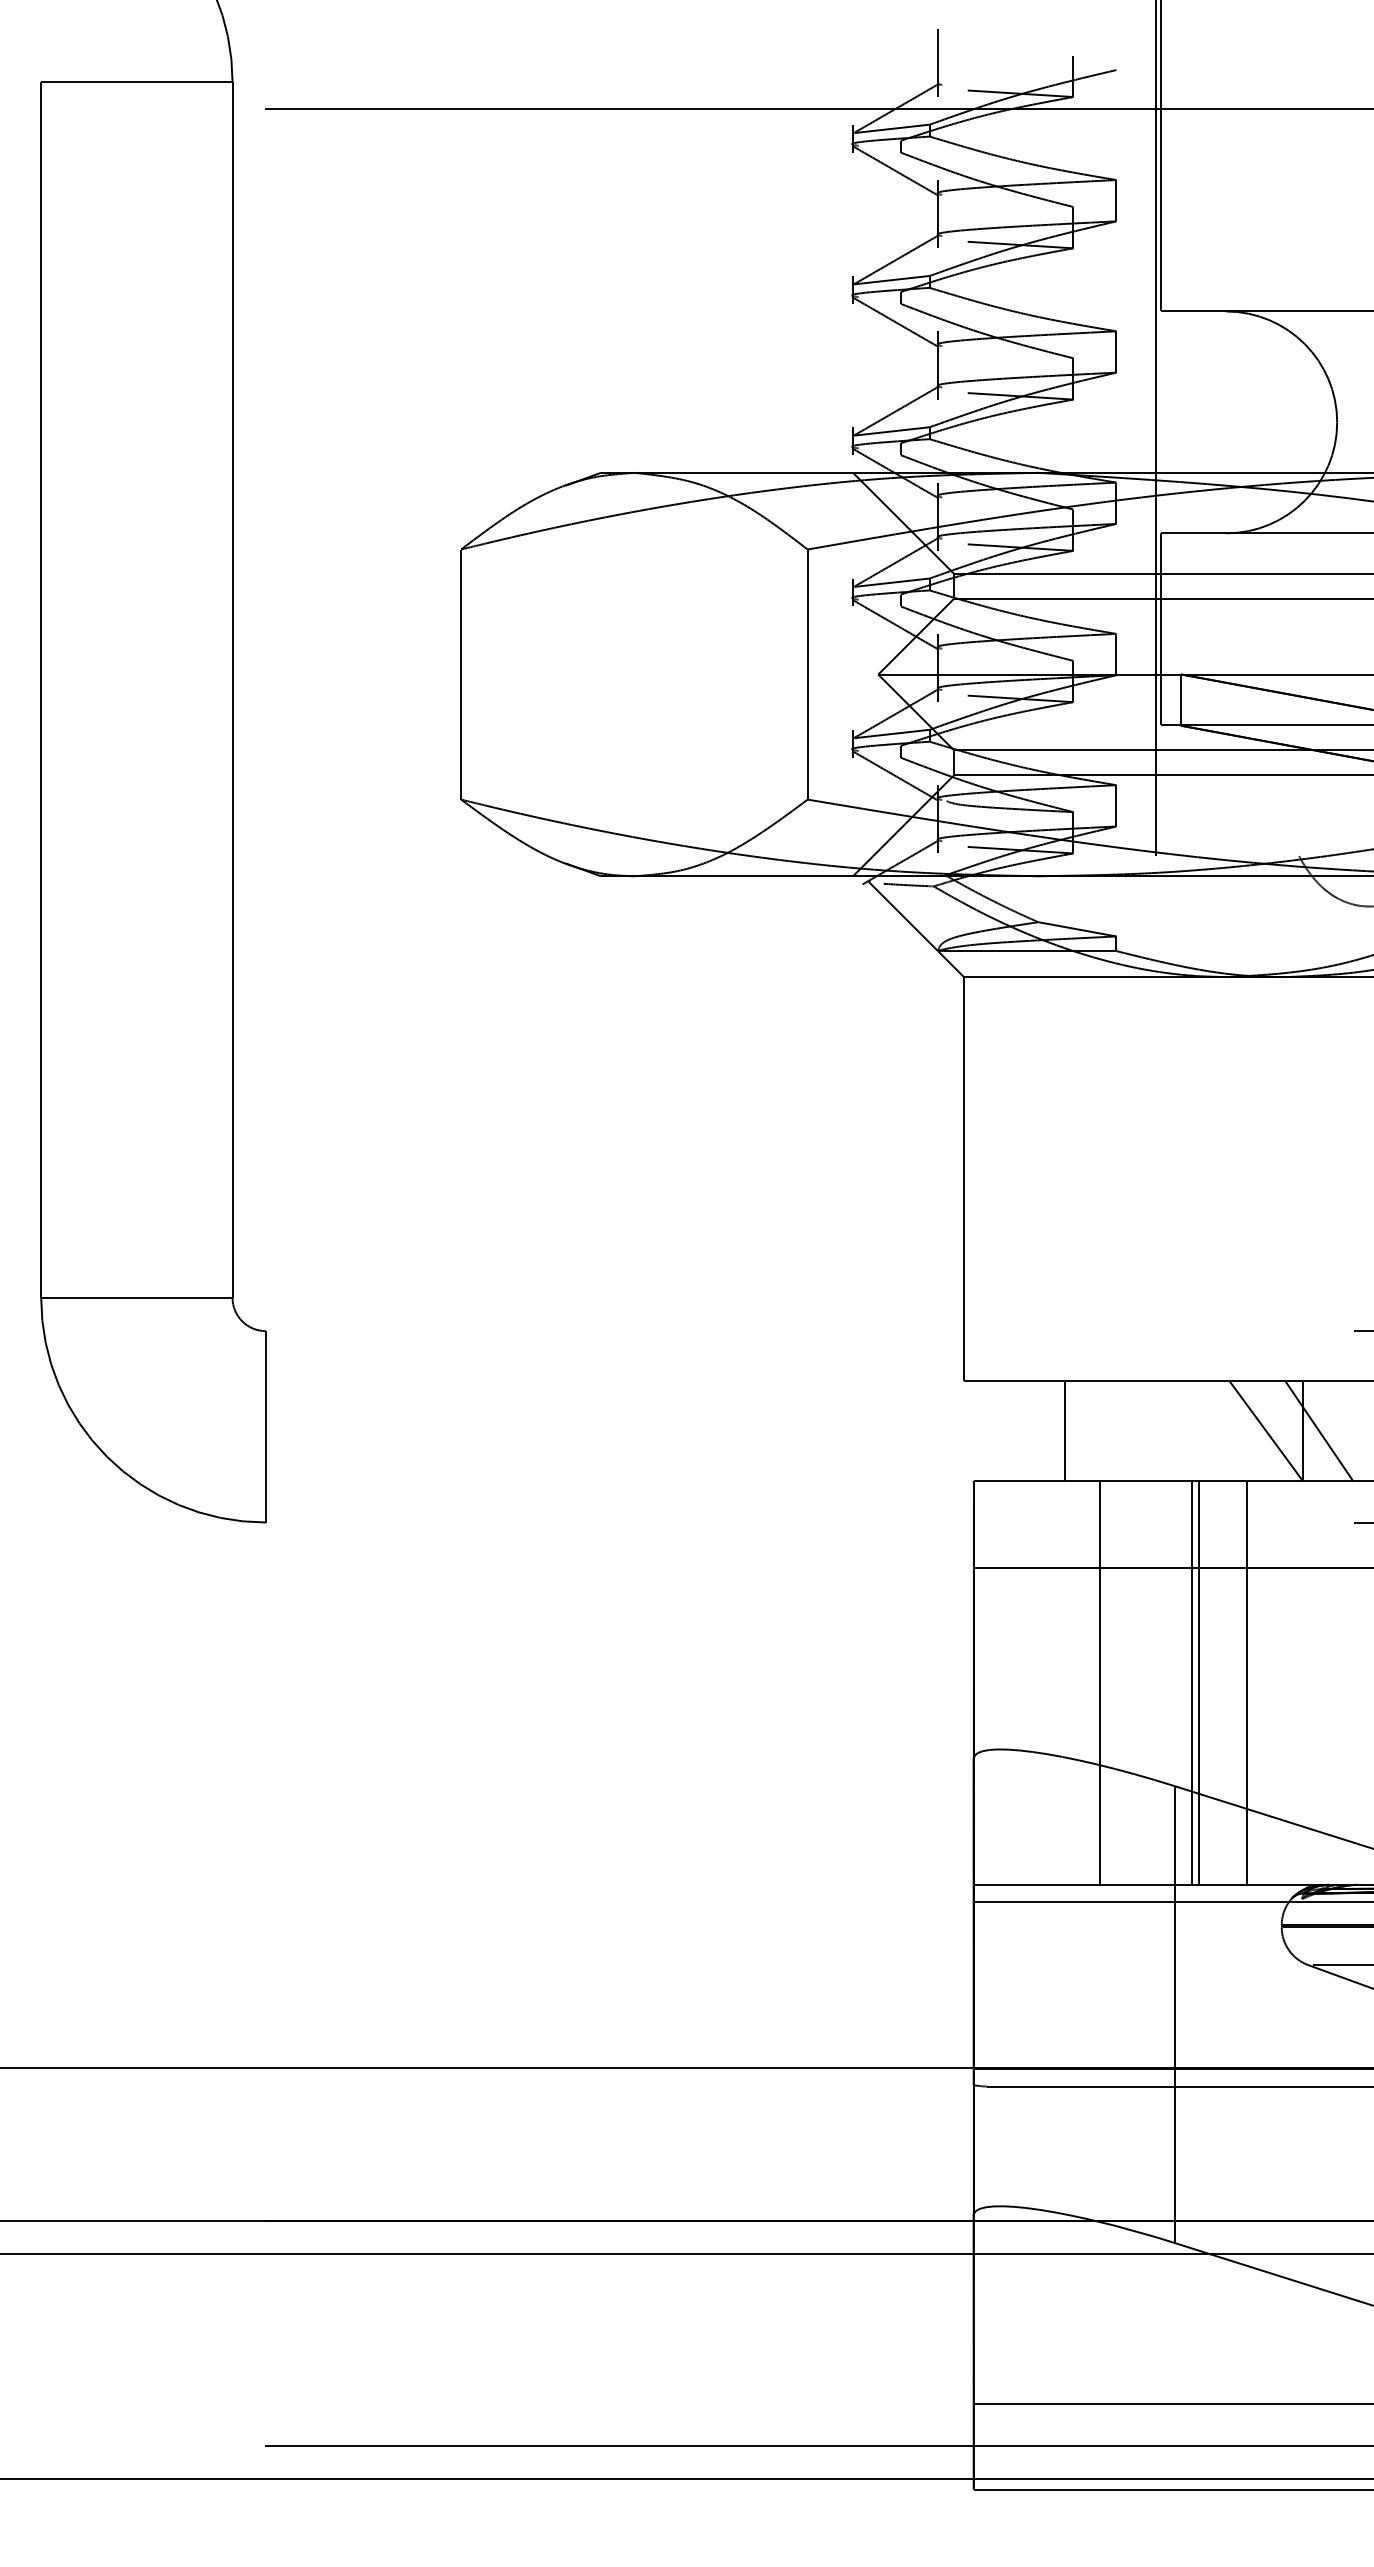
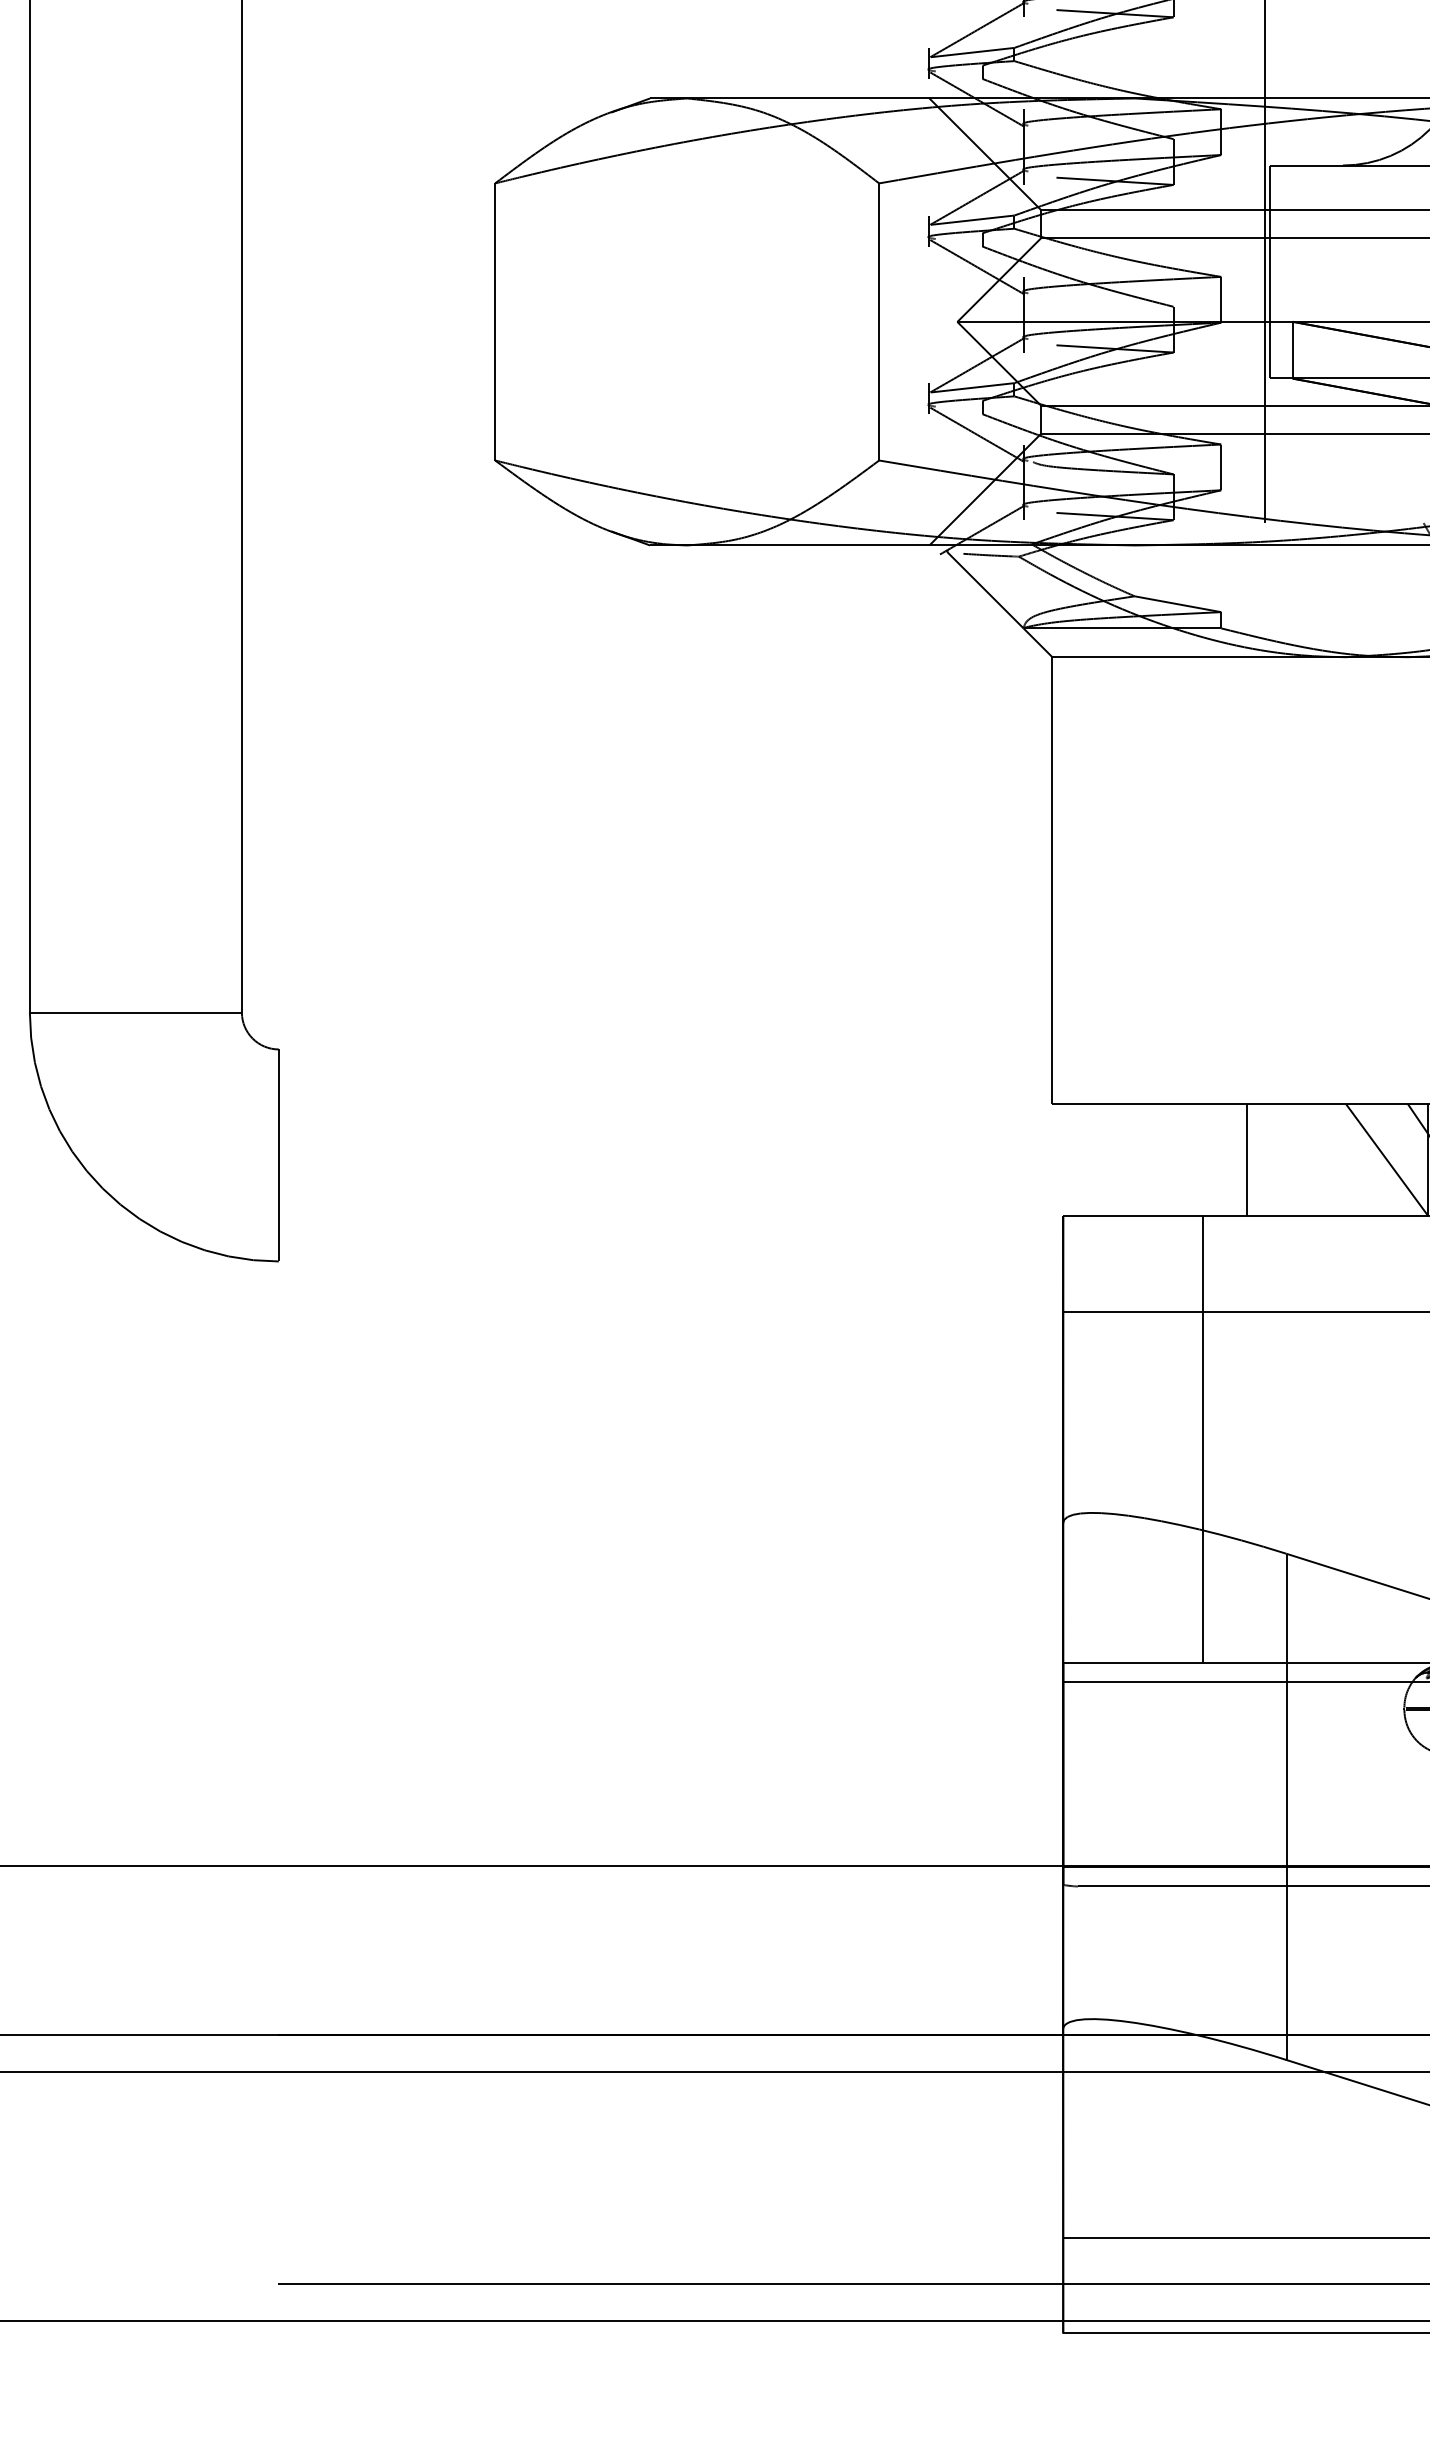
line: (1064, 1430) -> (1246, 1159), moved
line: (1192, 1682) -> (1305, 1438), removed
line: (1199, 1682) -> (1313, 1438), removed
line: (1246, 1682) -> (1365, 1438), removed

